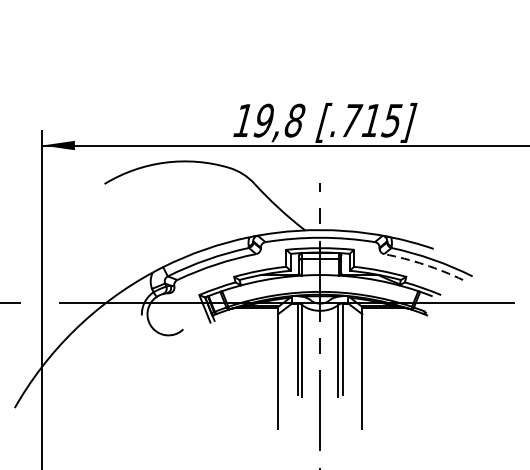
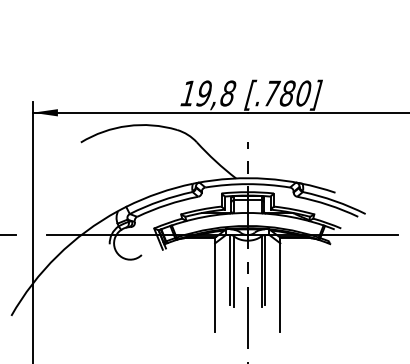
text: (381, 120) -> (295, 93), [.715] -> [.780]
arc: (424, 264) -> (328, 204), dashed -> solid

